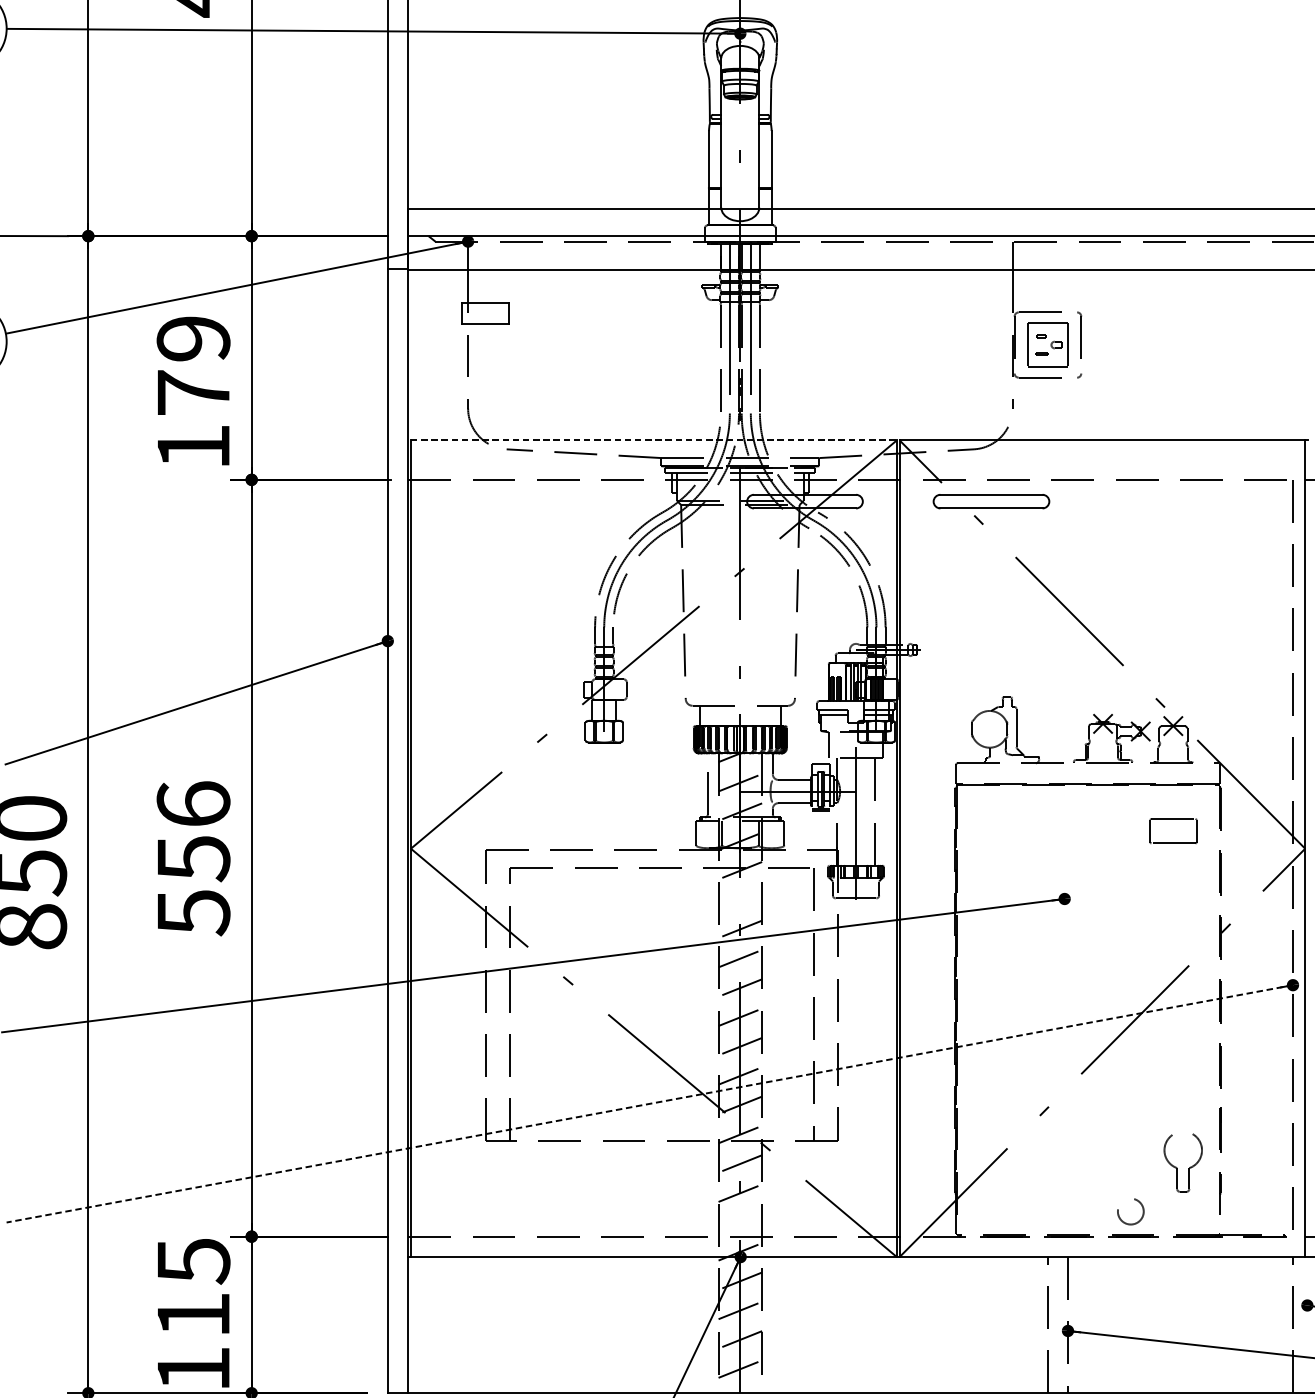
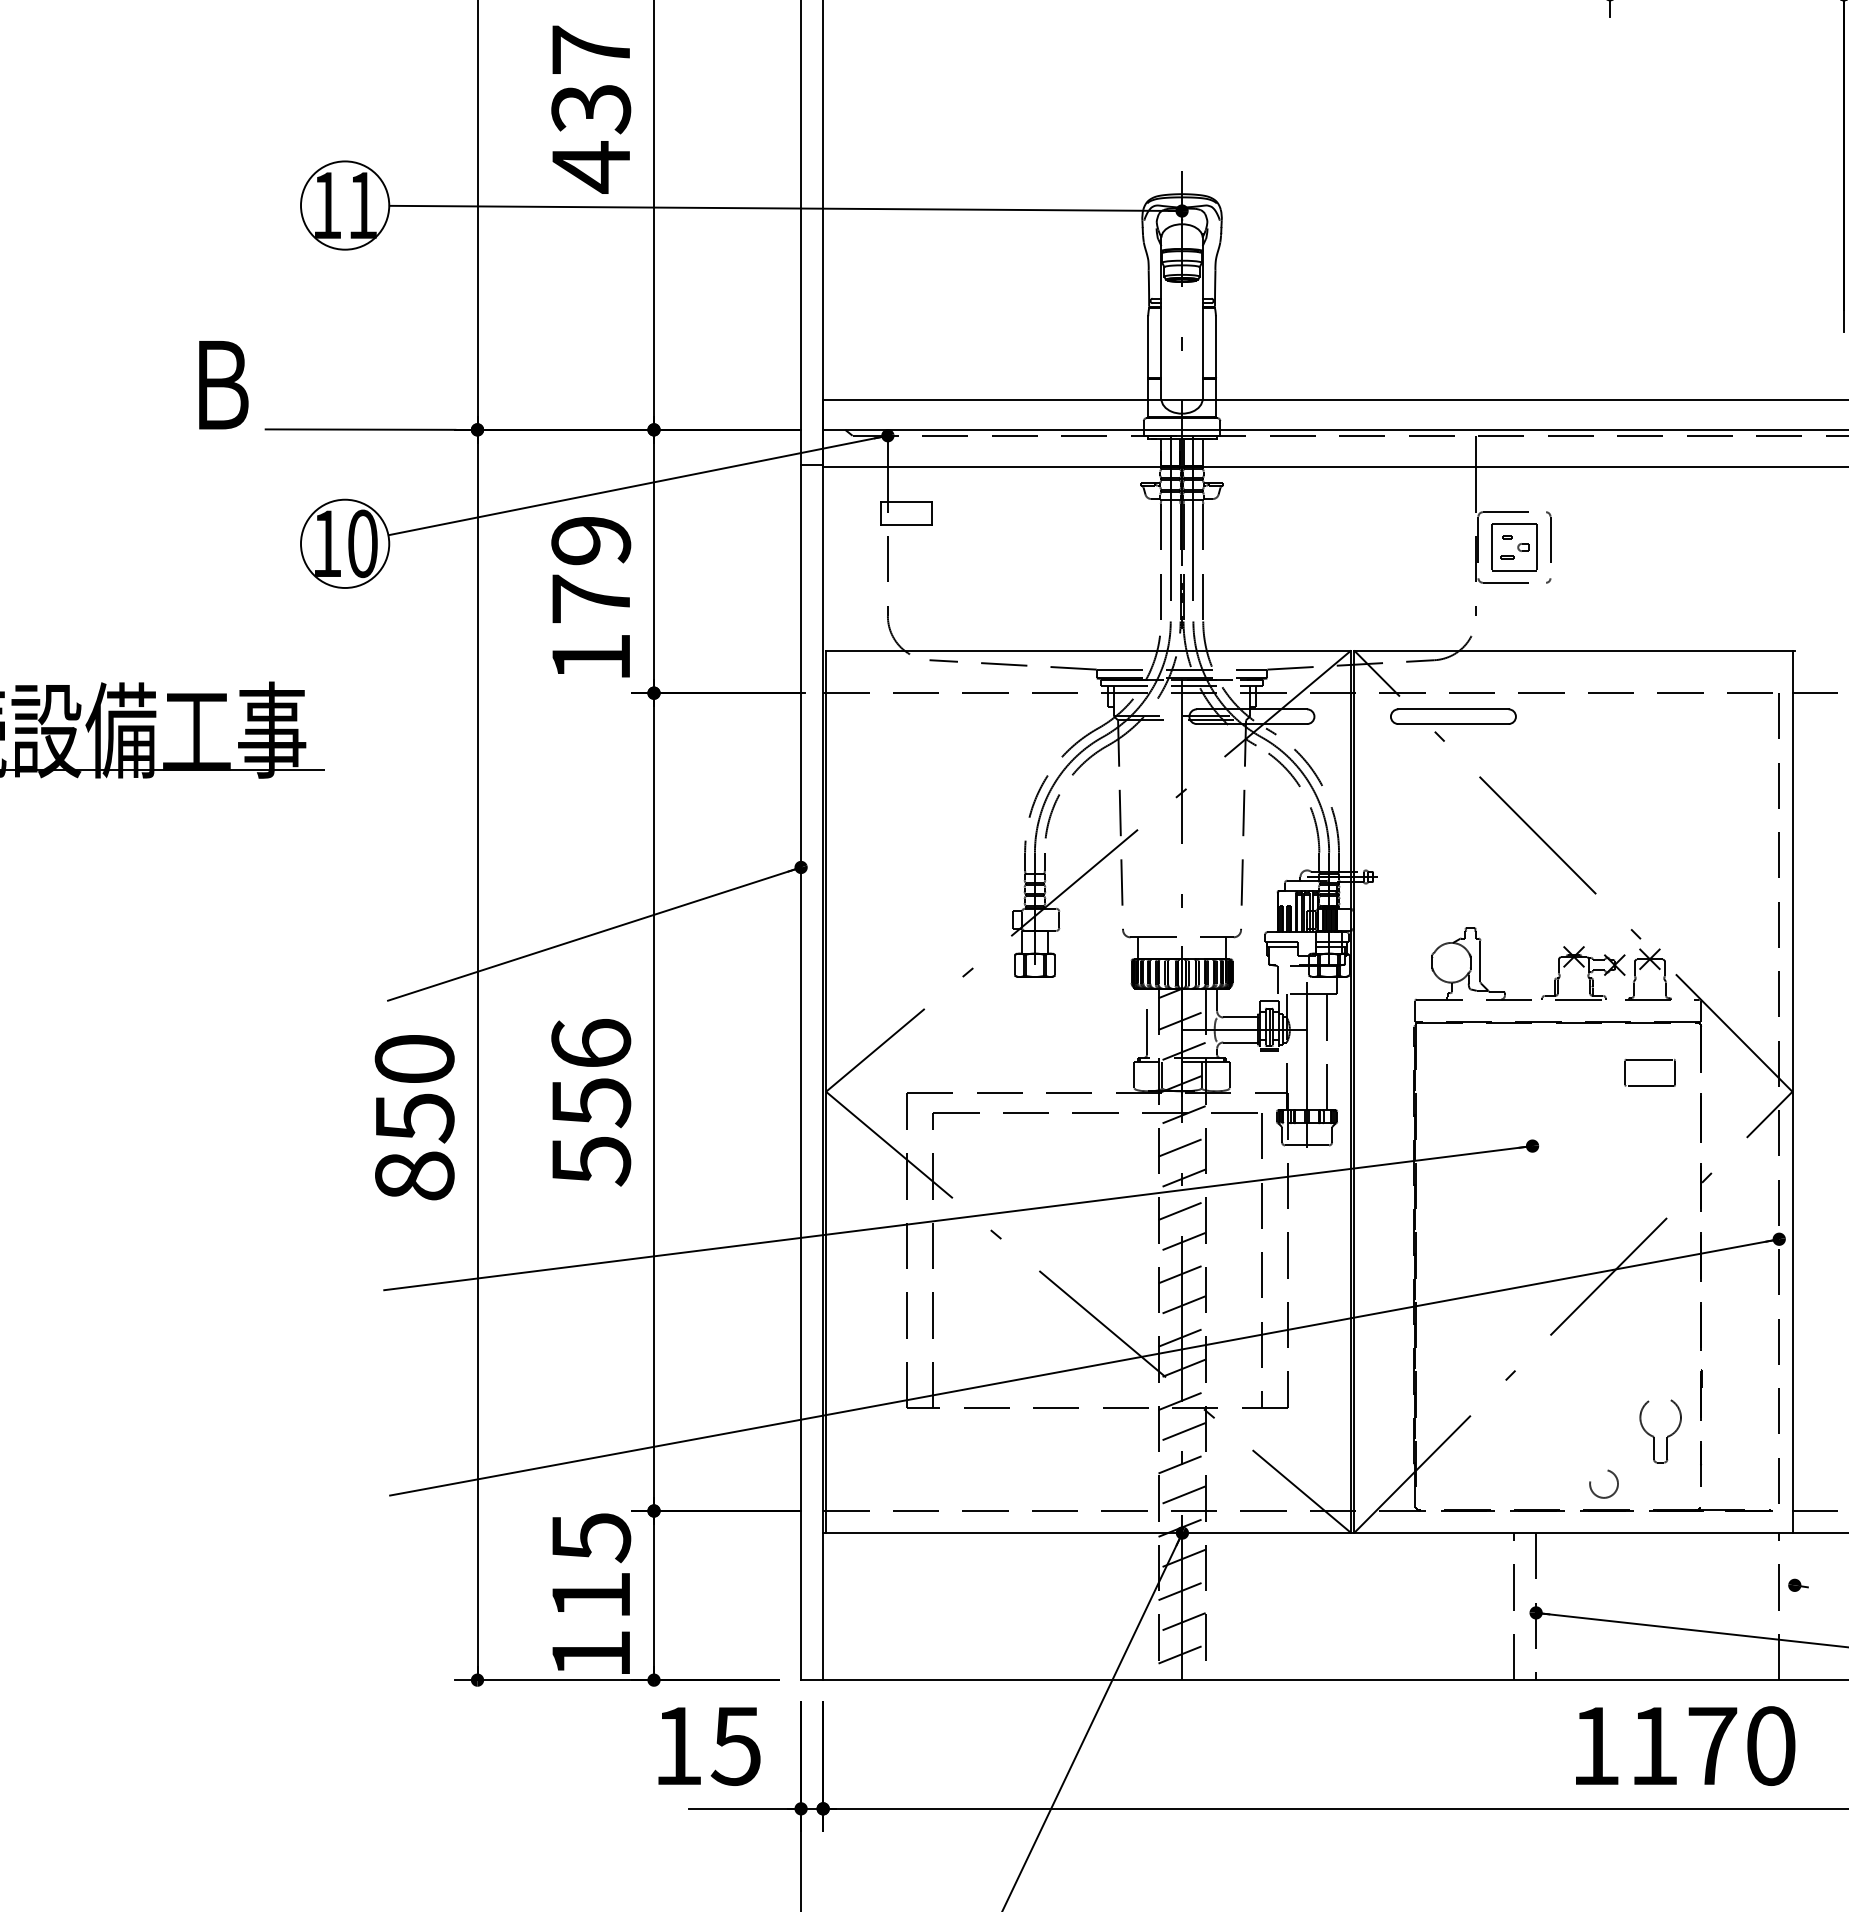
line: (653, 440) -> (1088, 650), dashed -> solid
line: (739, 899) -> (1181, 1146), added
line: (650, 1103) -> (1084, 1367), dashed -> solid
line: (739, 1222) -> (1181, 1495), added

